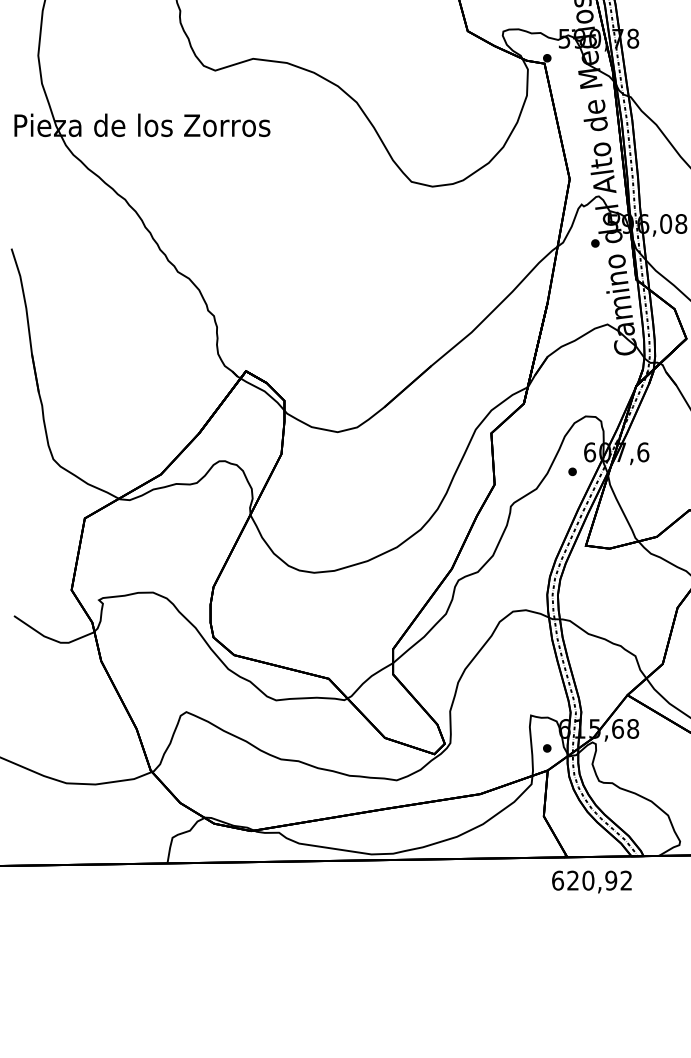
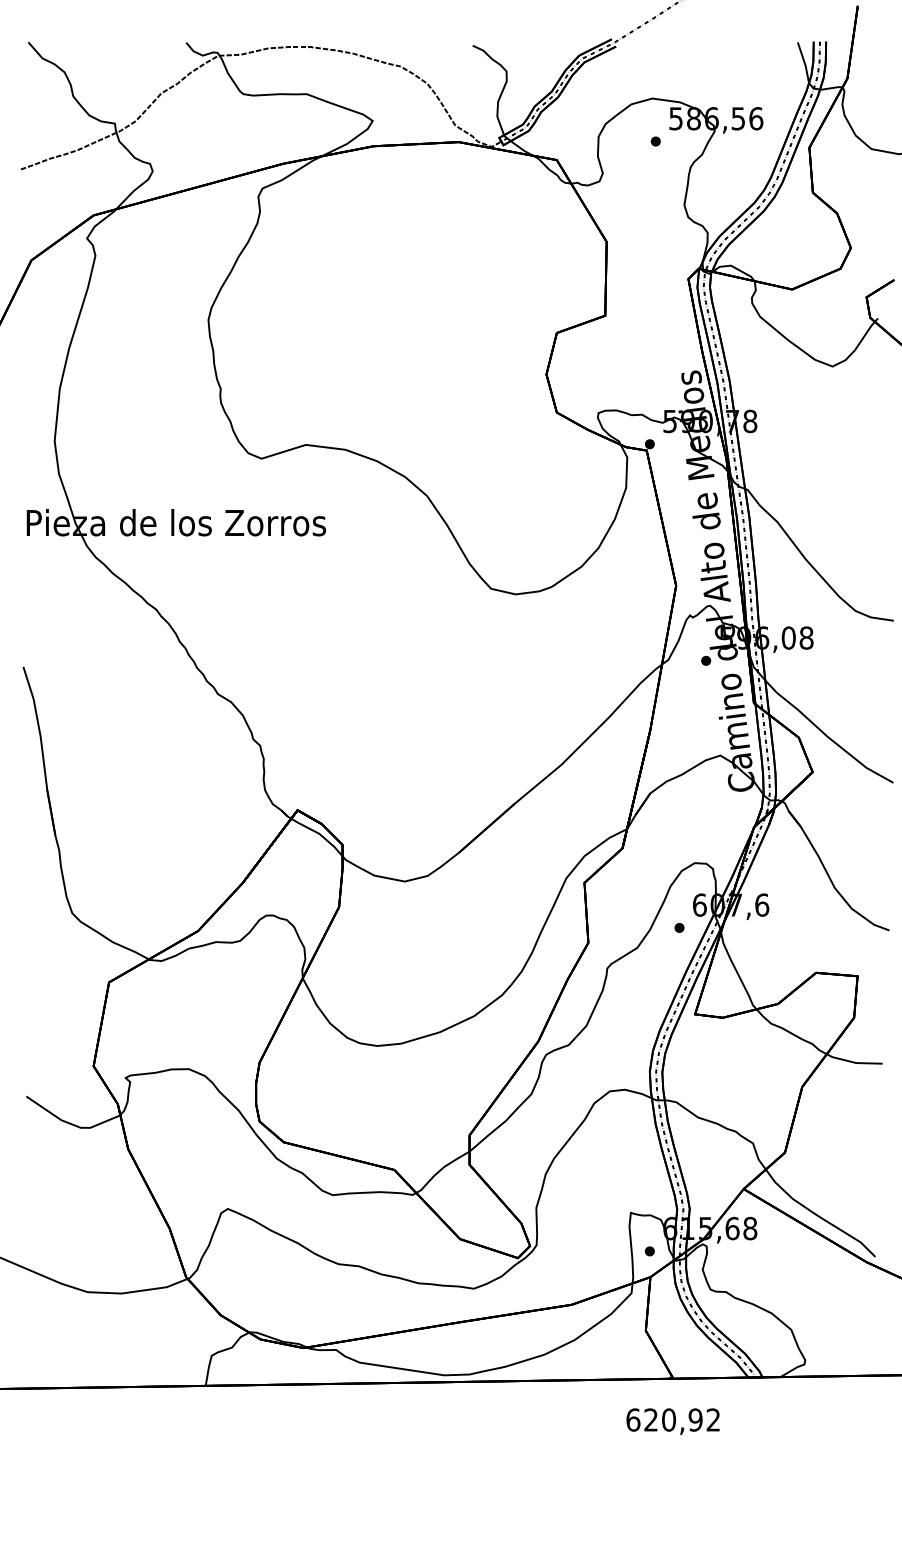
text: (591, 881) -> (672, 1421), moved

